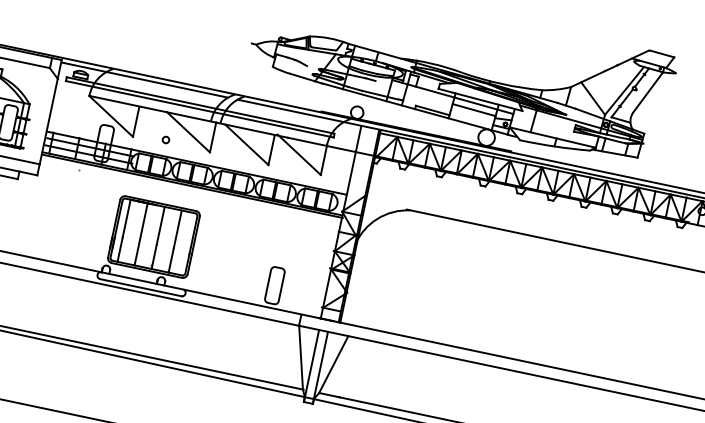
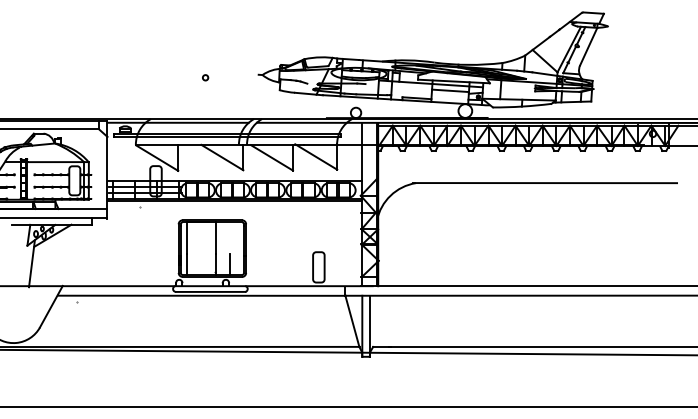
circle: (165, 139) -> (205, 77), moved
line: (177, 229) -> (230, 238), removed
line: (141, 234) -> (201, 248), removed
line: (334, 363) -> (380, 320), removed

